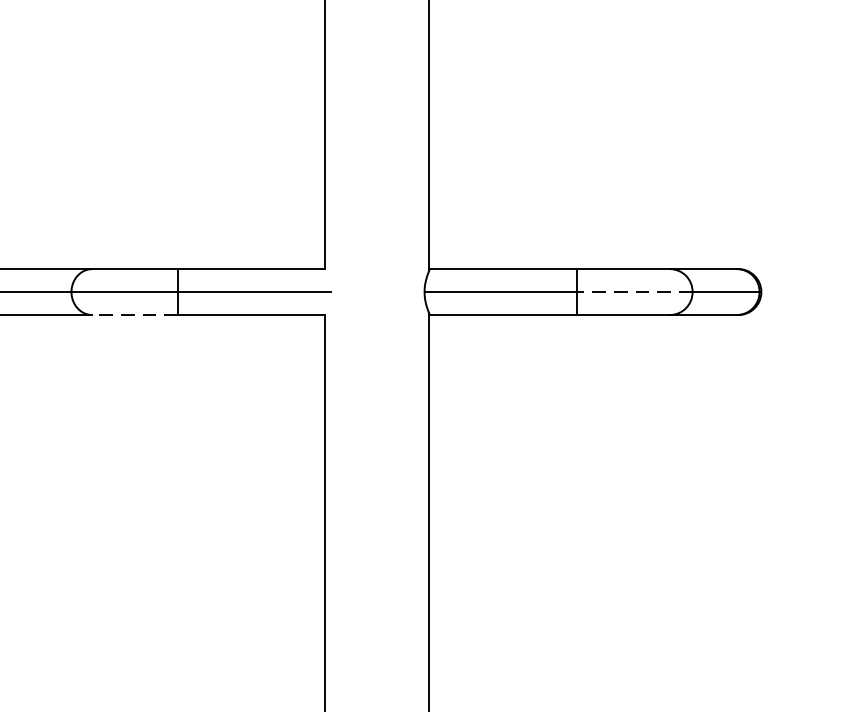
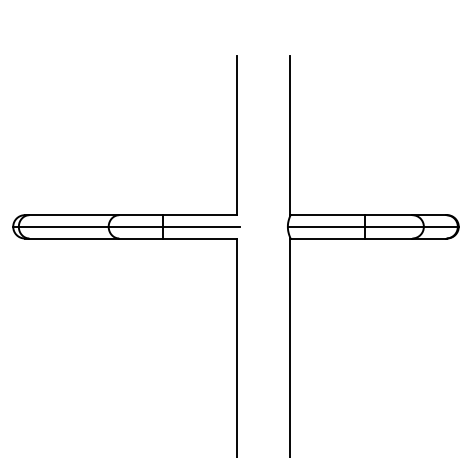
line: (632, 291) -> (393, 226), dashed -> solid
line: (136, 315) -> (141, 238), dashed -> solid

